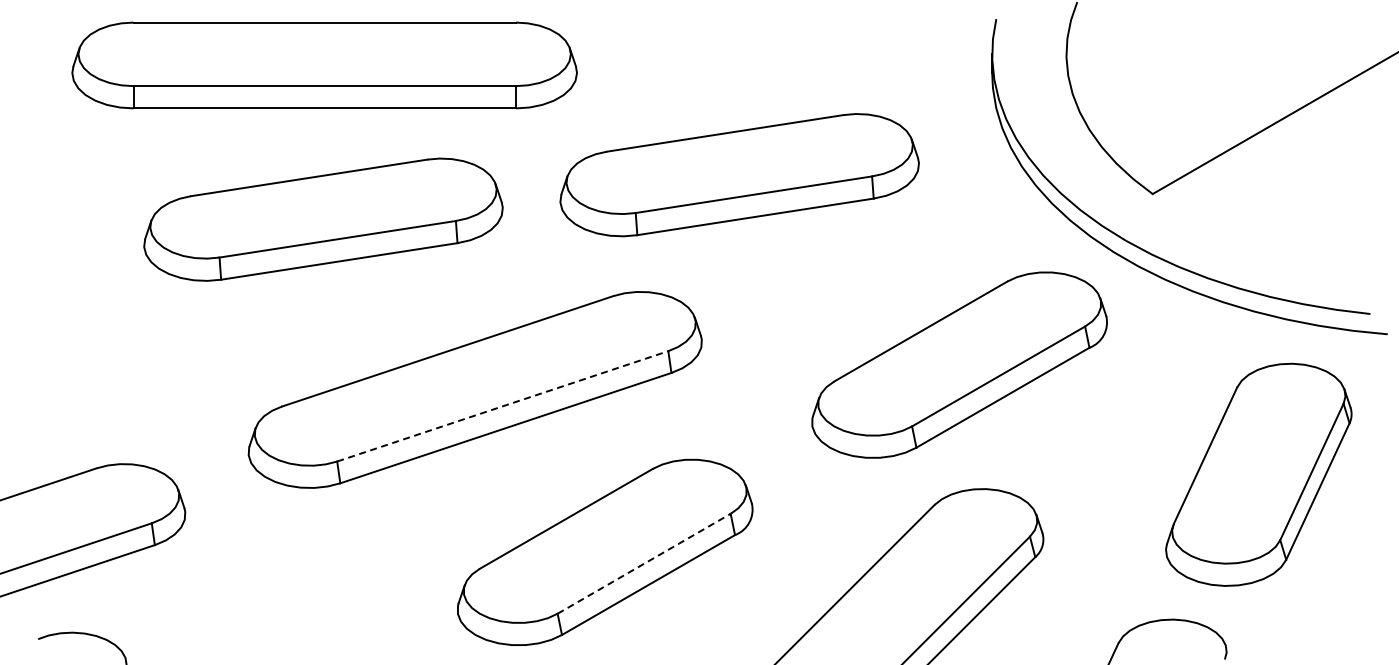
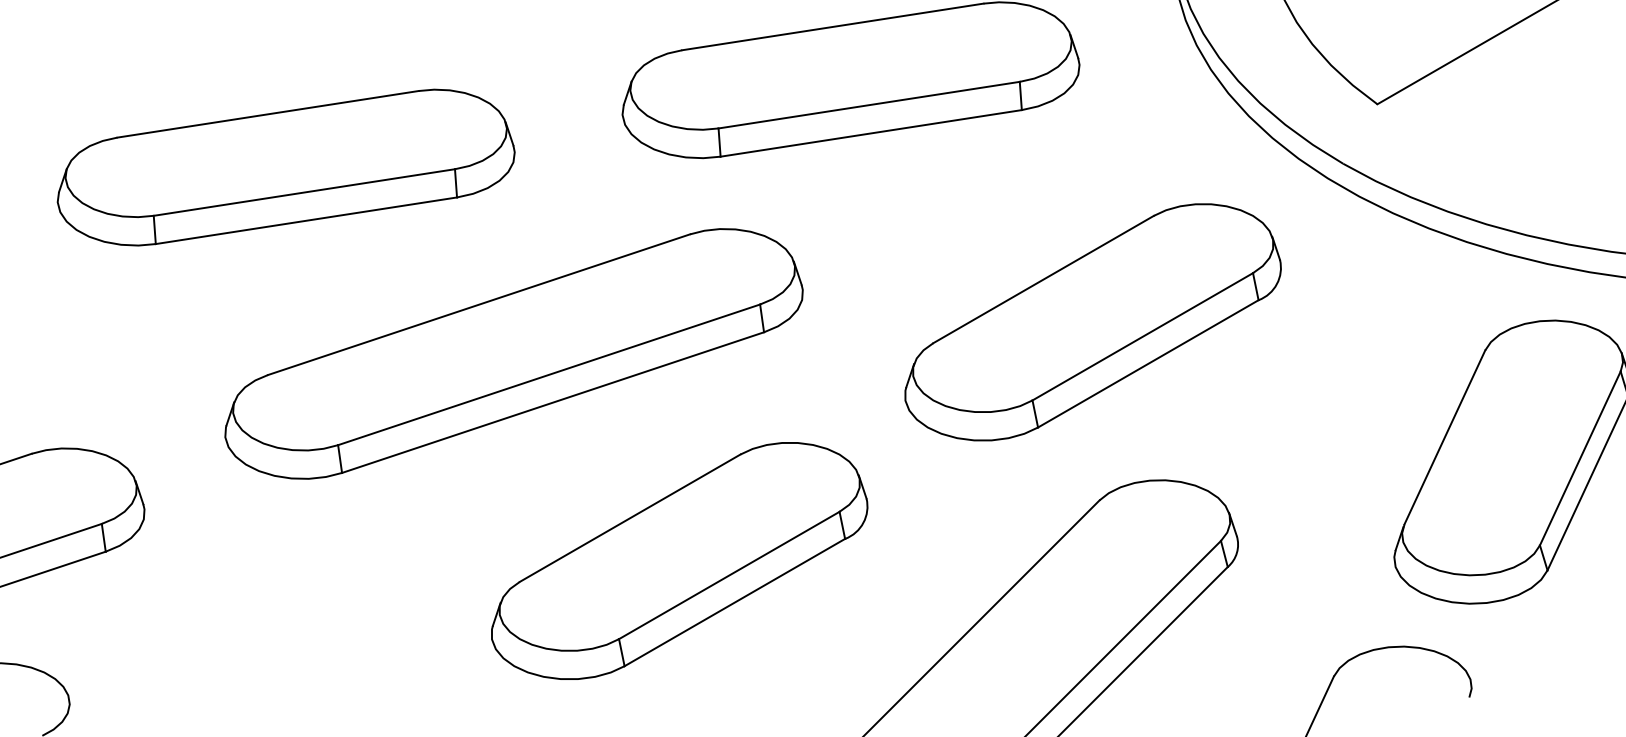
part: (323, 219) -> (286, 167), moved
part: (959, 364) -> (1092, 321), moved
line: (502, 406) -> (548, 375), dashed -> solid
line: (644, 563) -> (729, 575), dashed -> solid

